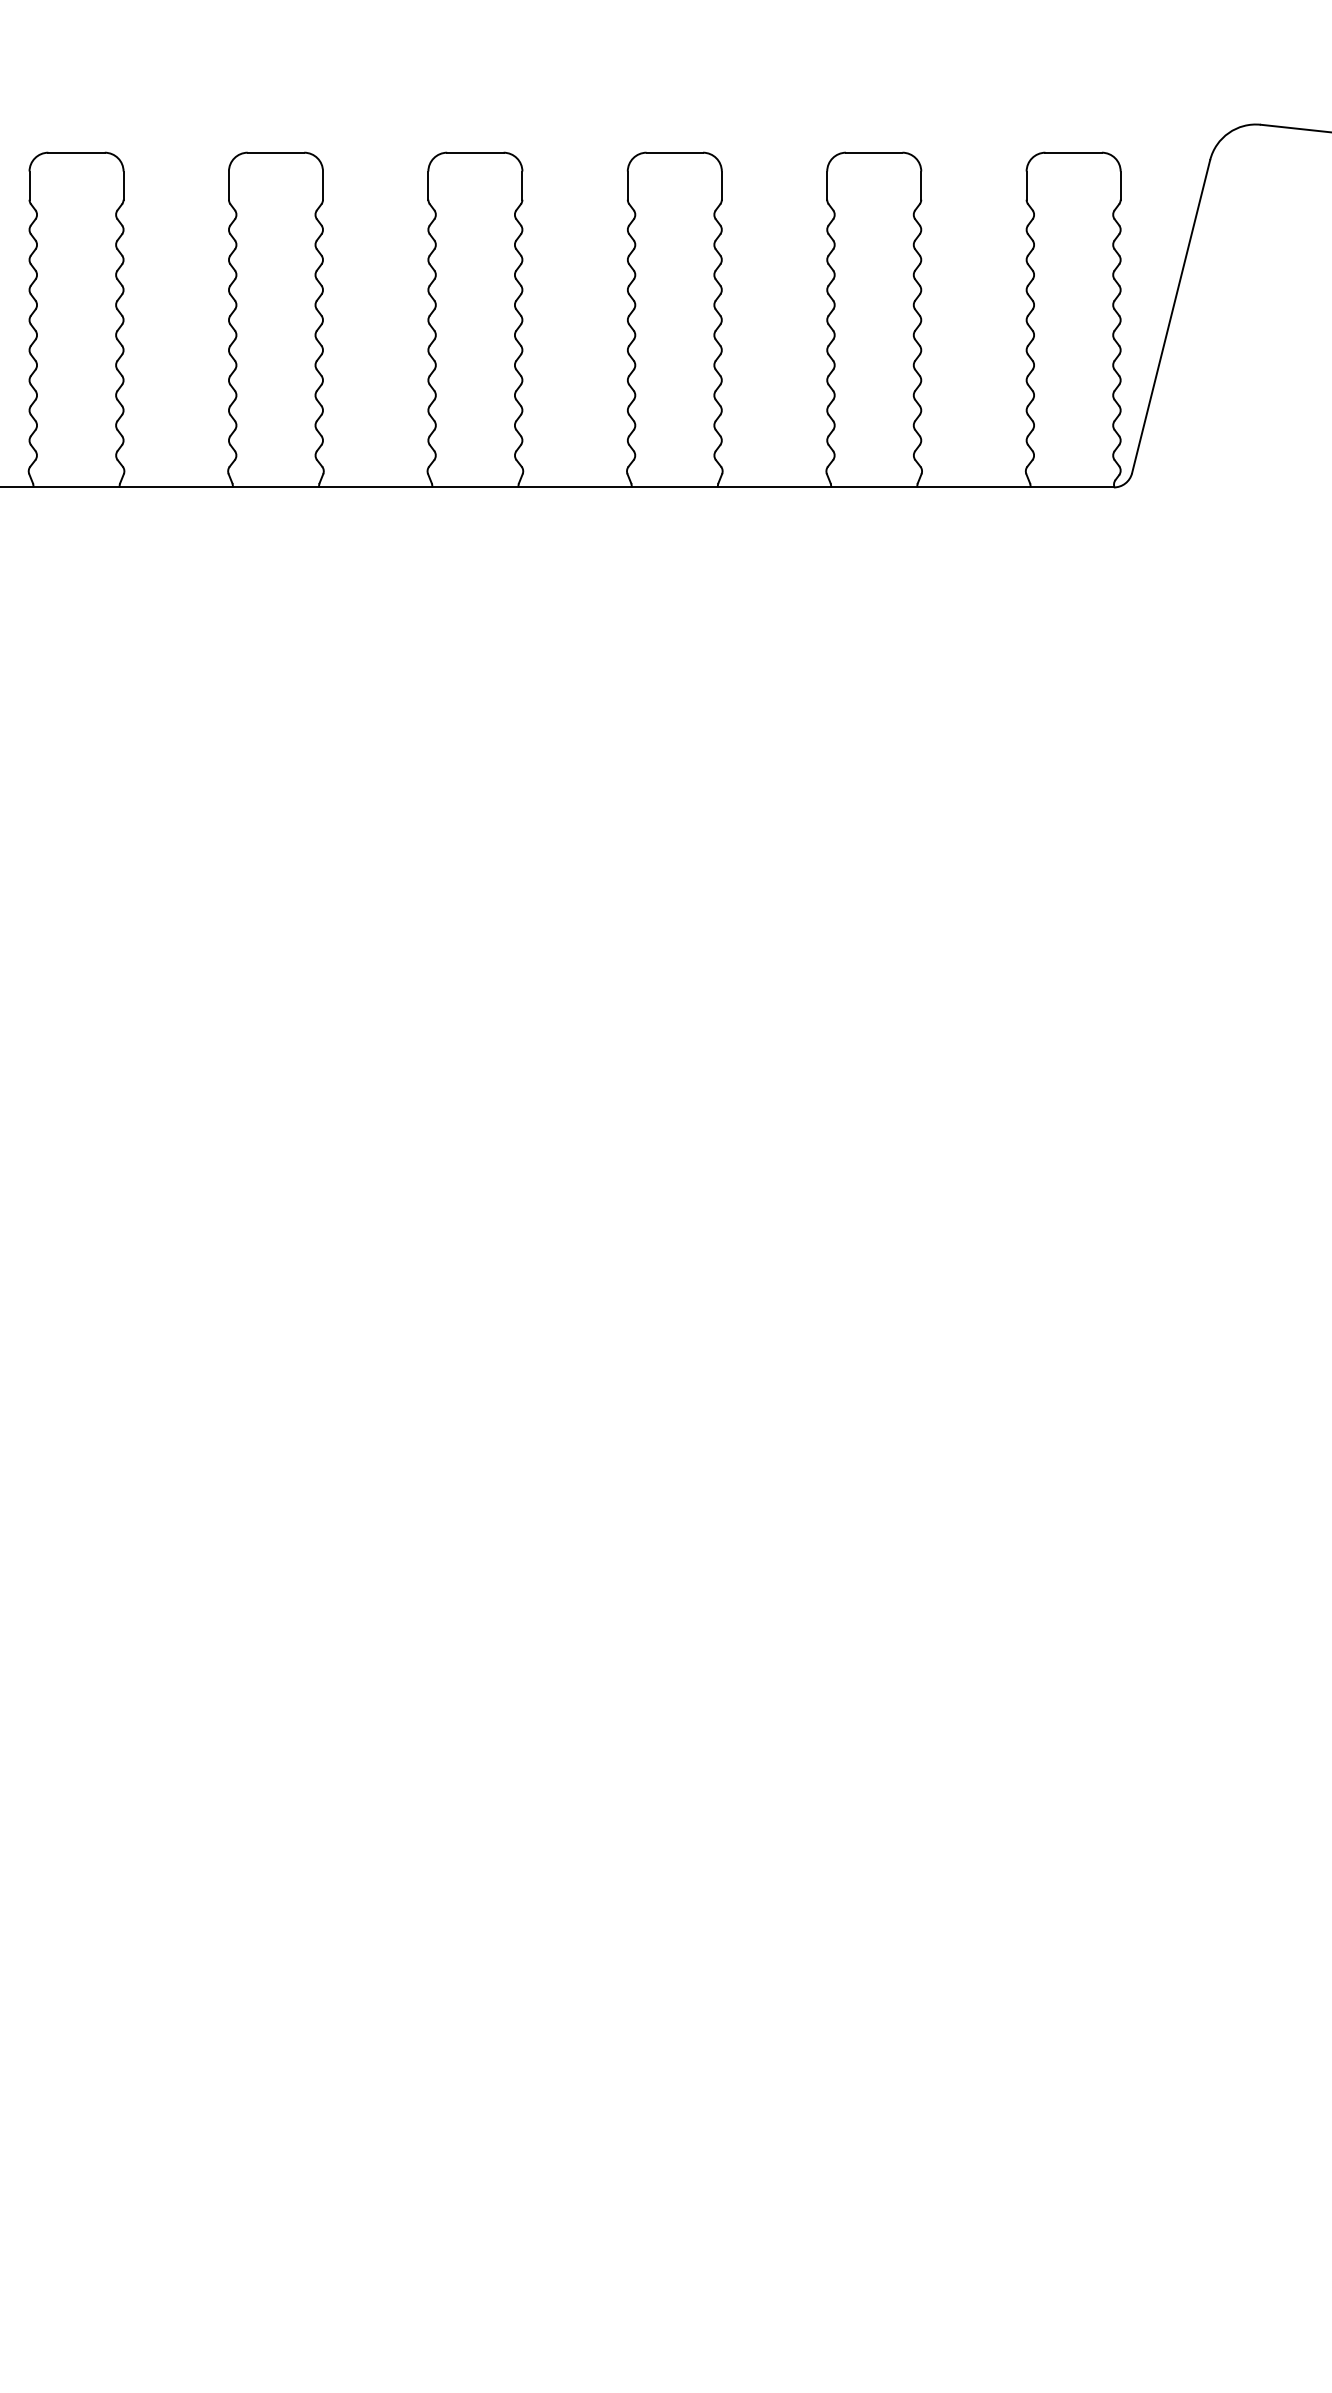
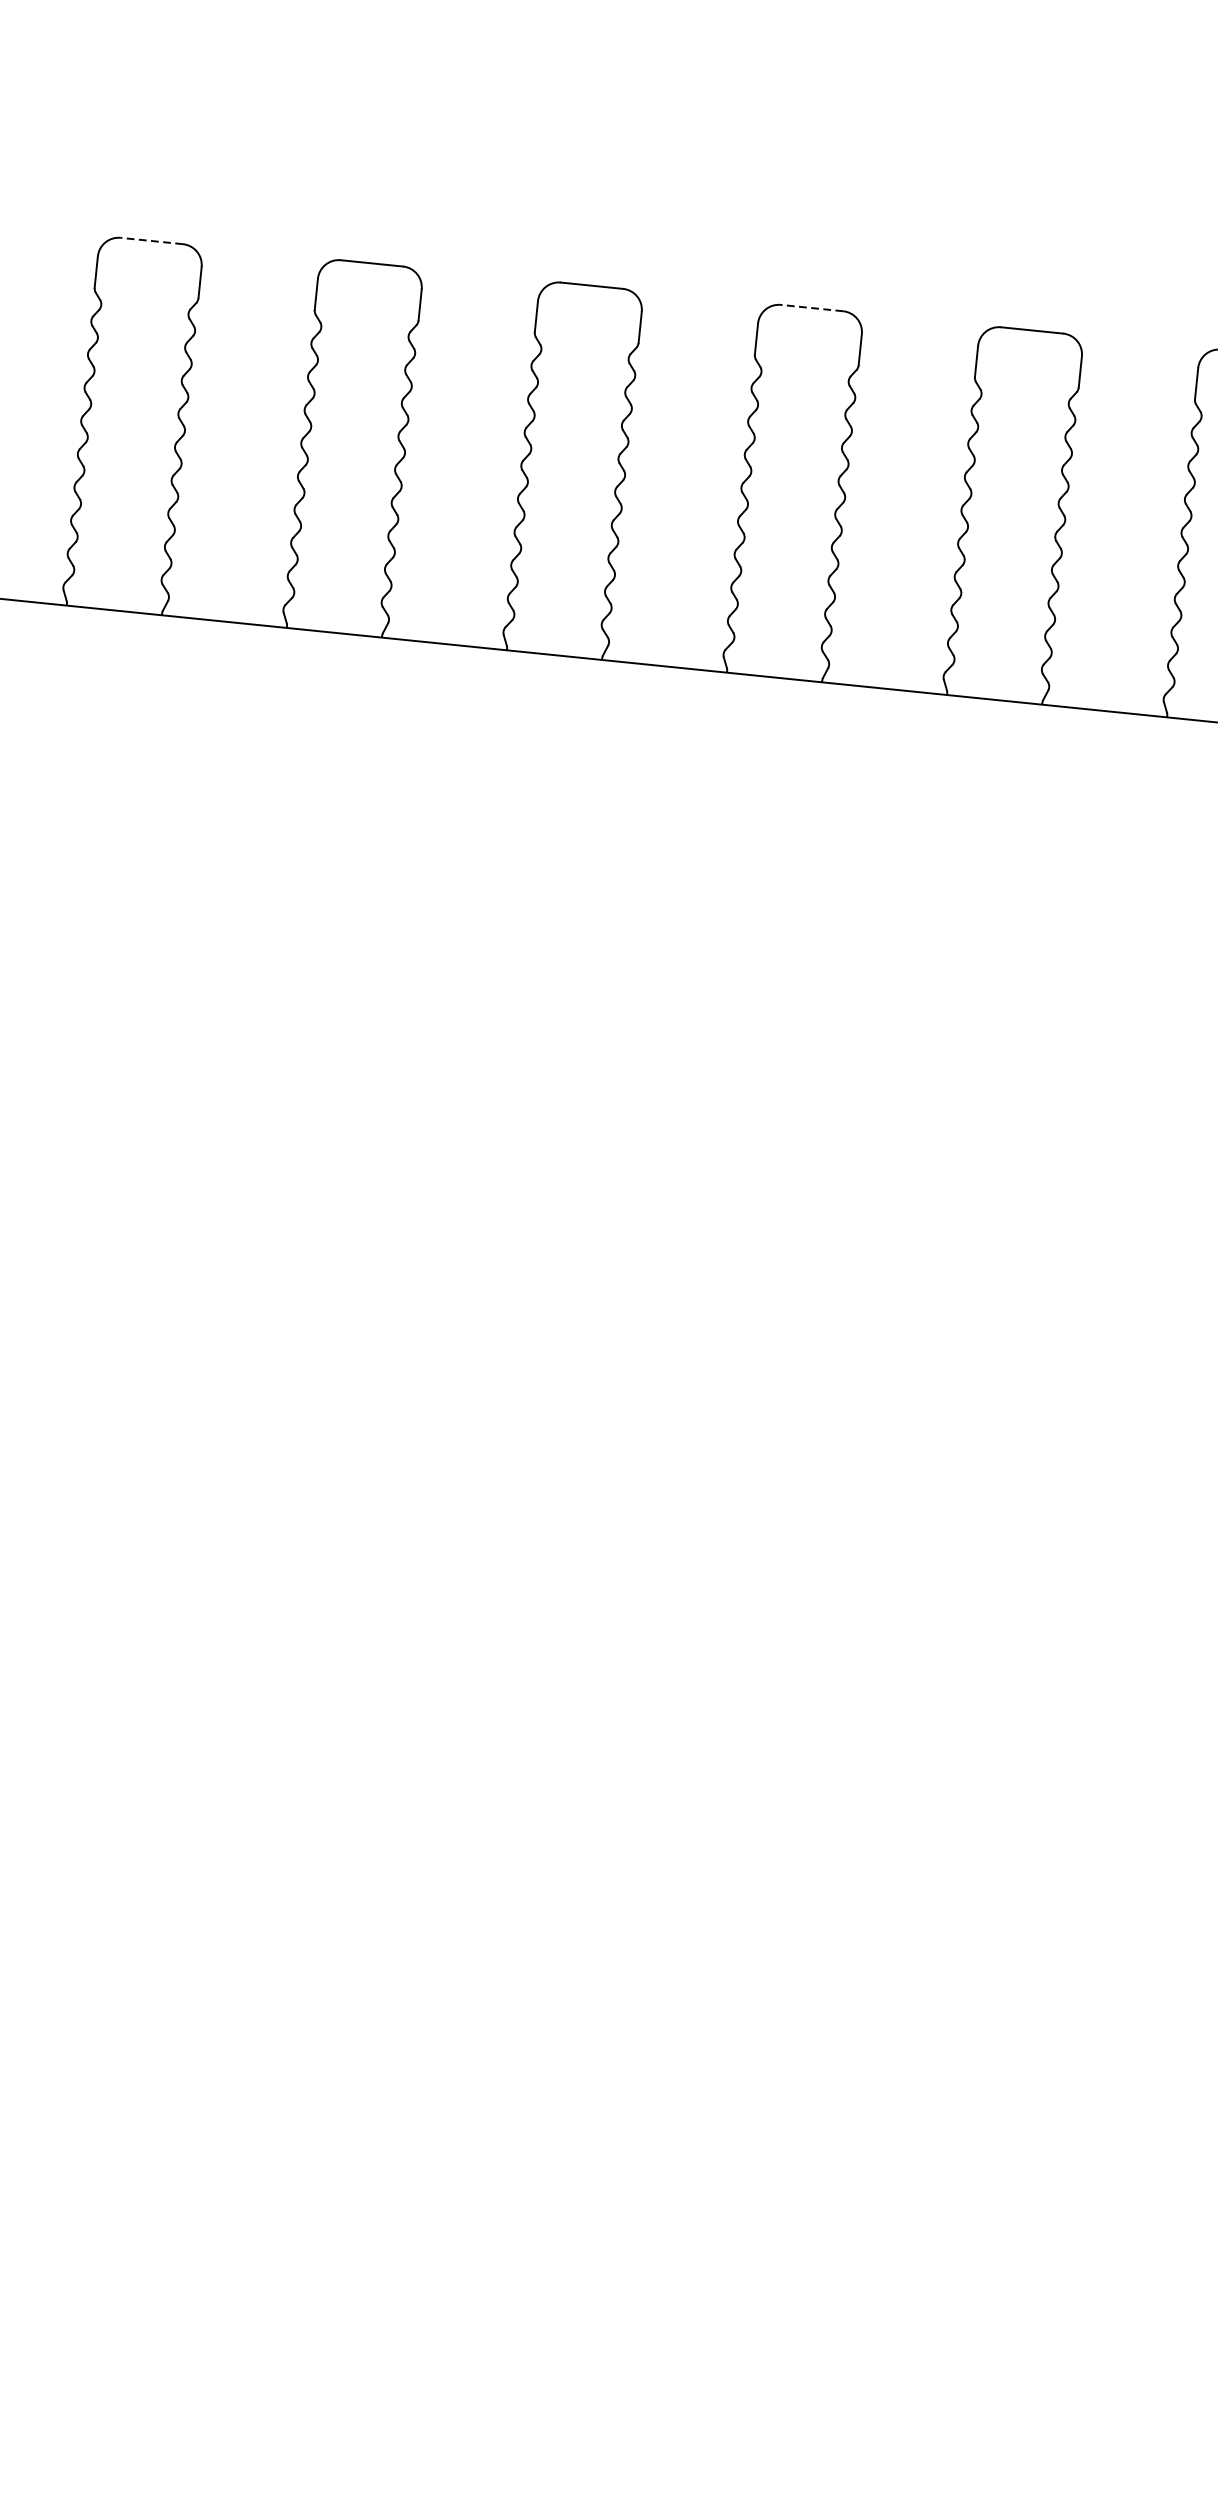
line: (76, 152) -> (151, 240), solid -> dashed
line: (674, 152) -> (811, 307), solid -> dashed

